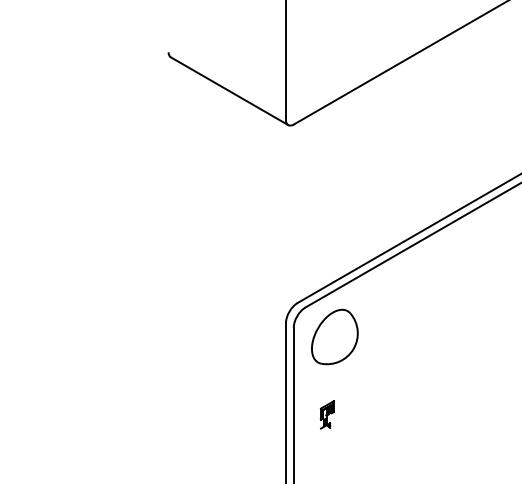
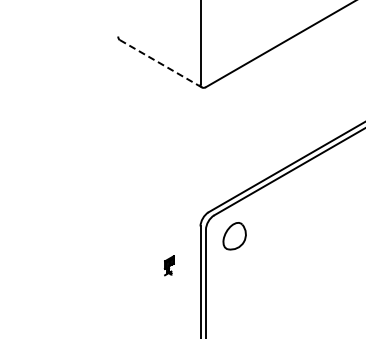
line: (230, 92) -> (161, 64), solid -> dashed
part: (334, 337) -> (234, 236), size x0.7
part: (325, 414) -> (168, 265), moved

